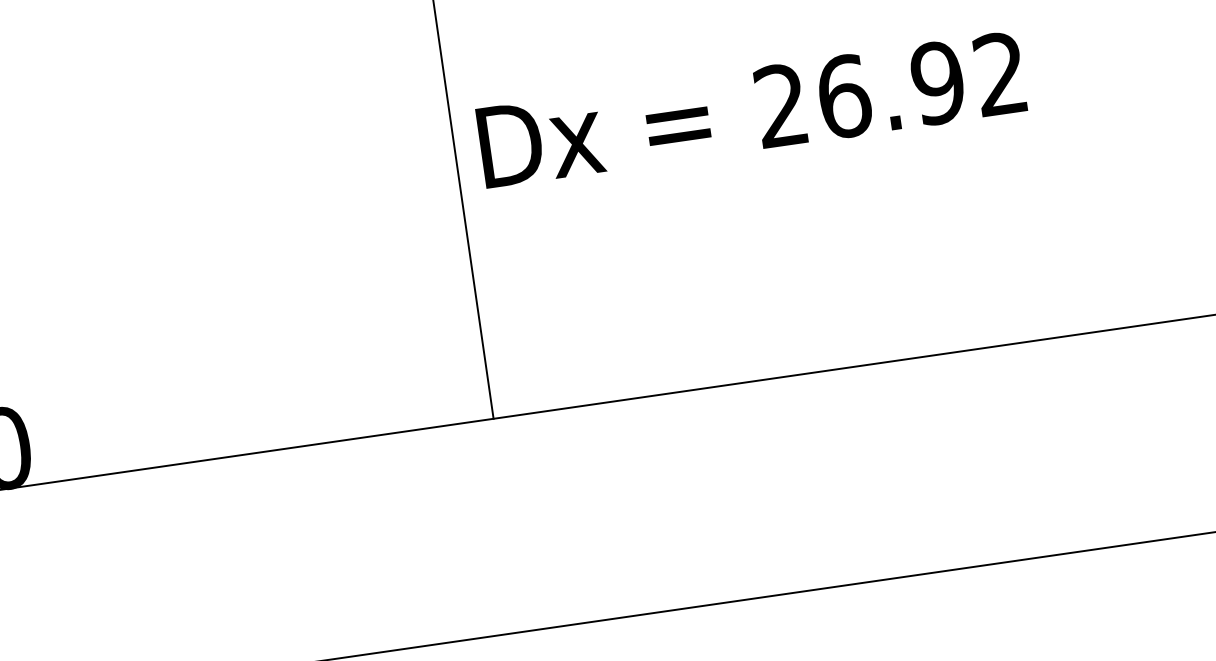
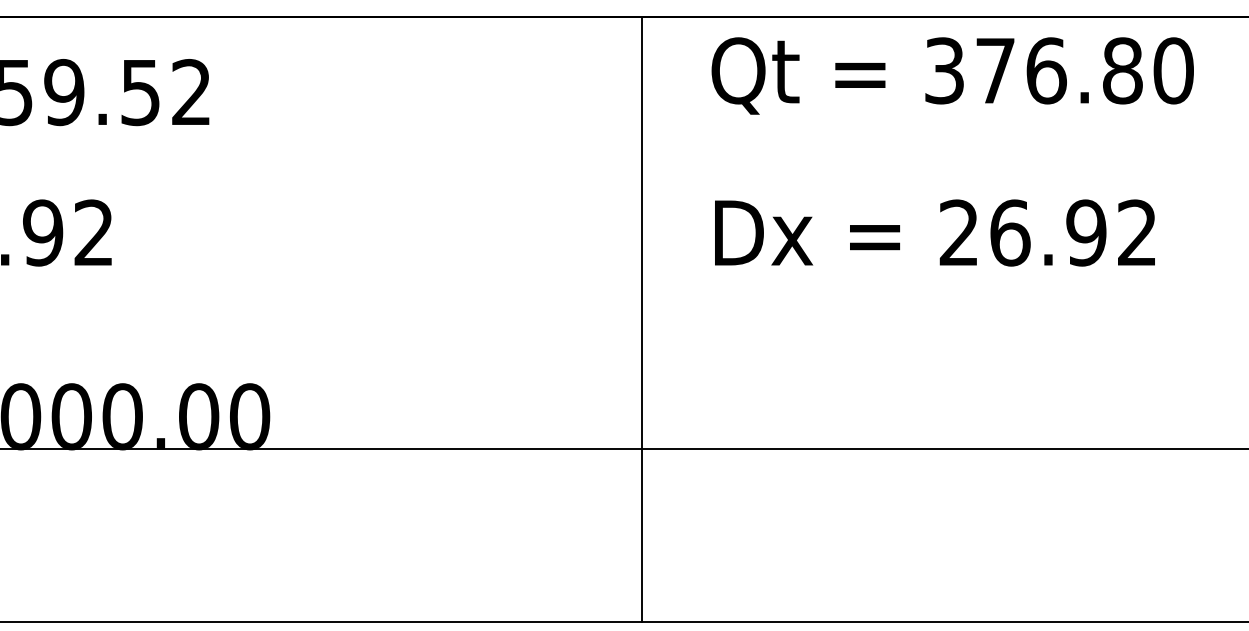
text: (750, 109) -> (934, 232), moved
line: (509, 524) -> (642, 535), added

